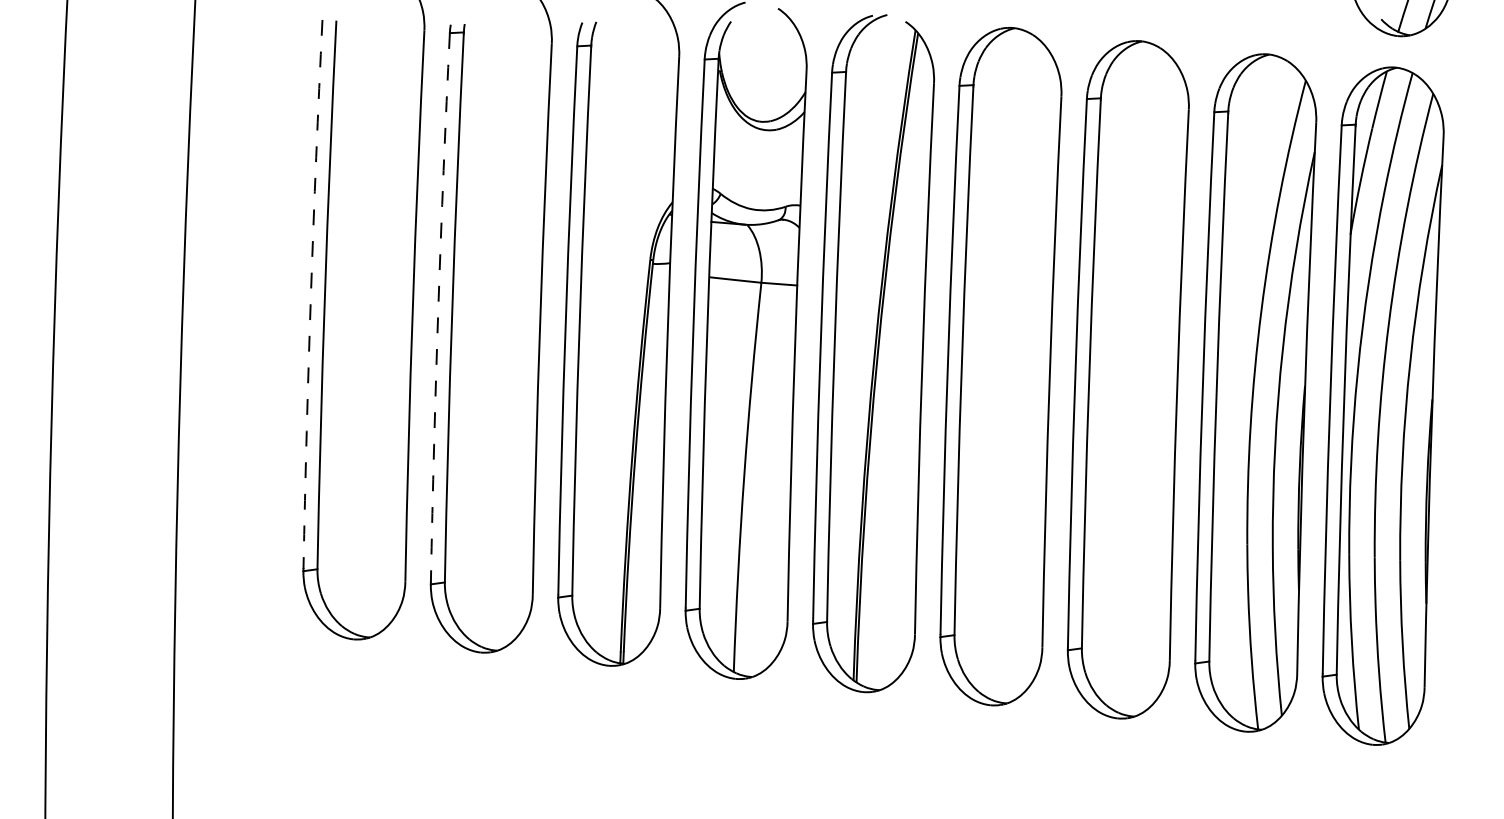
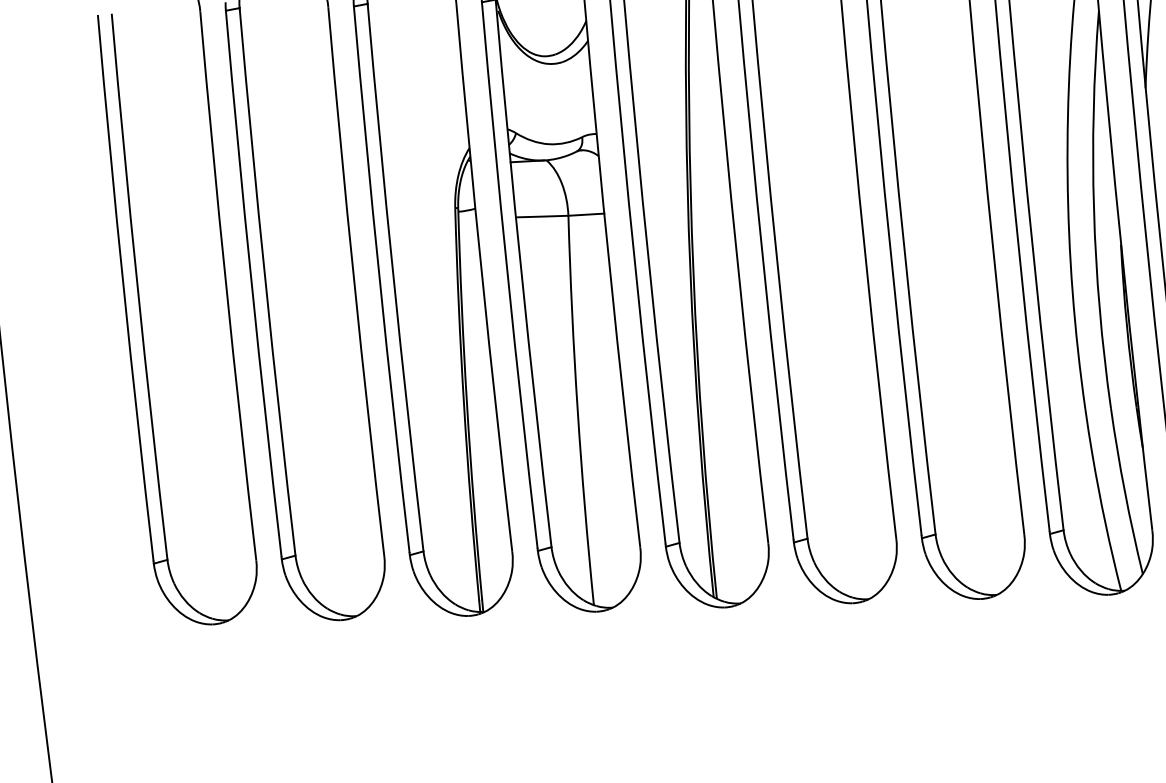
arc: (310, 294) -> (123, 288), dashed -> solid
arc: (438, 307) -> (251, 284), dashed -> solid

